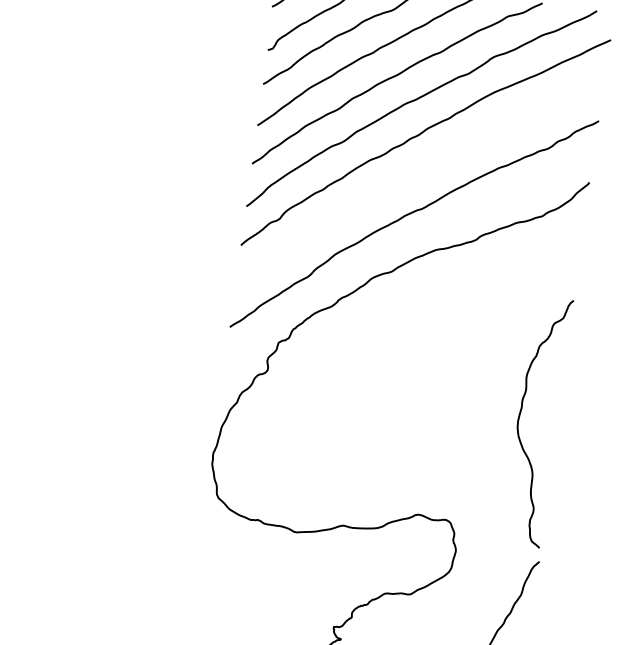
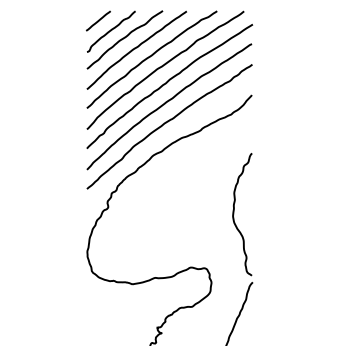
curve: (414, 175) -> (166, 103), added

